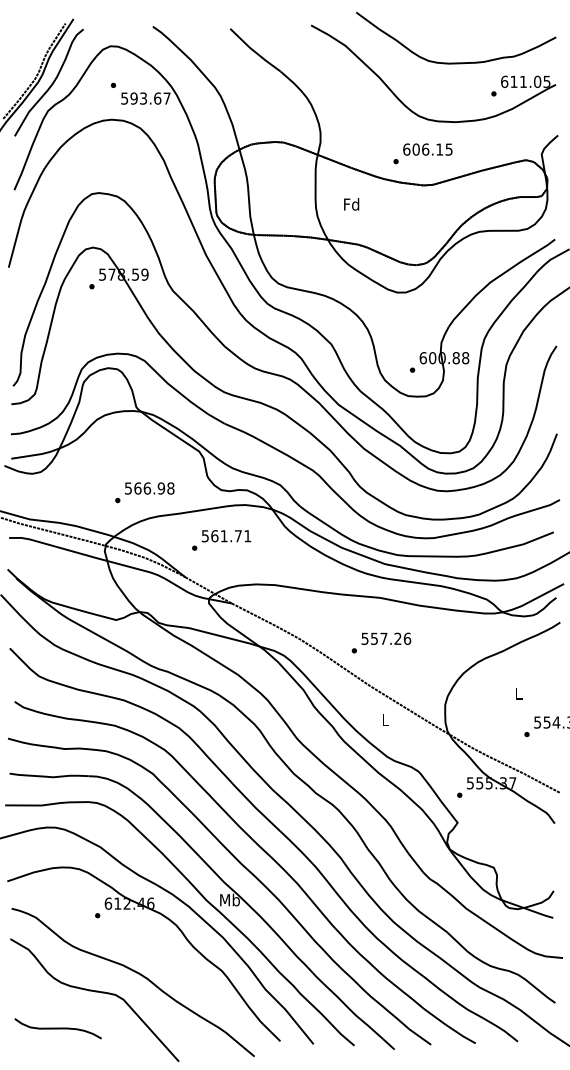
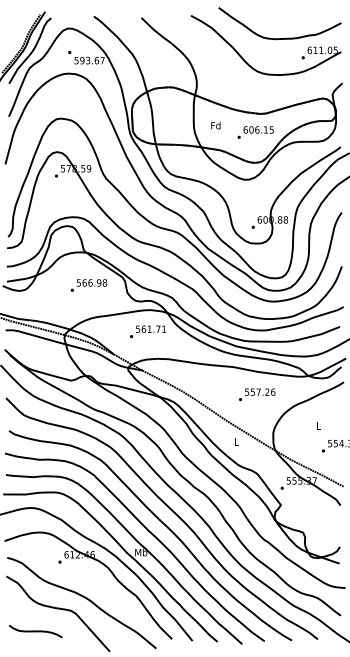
text: (422, 153) -> (255, 132), moved
text: (144, 492) -> (88, 285), moved
text: (222, 539) -> (148, 331), moved
text: (381, 642) -> (257, 394), moved

